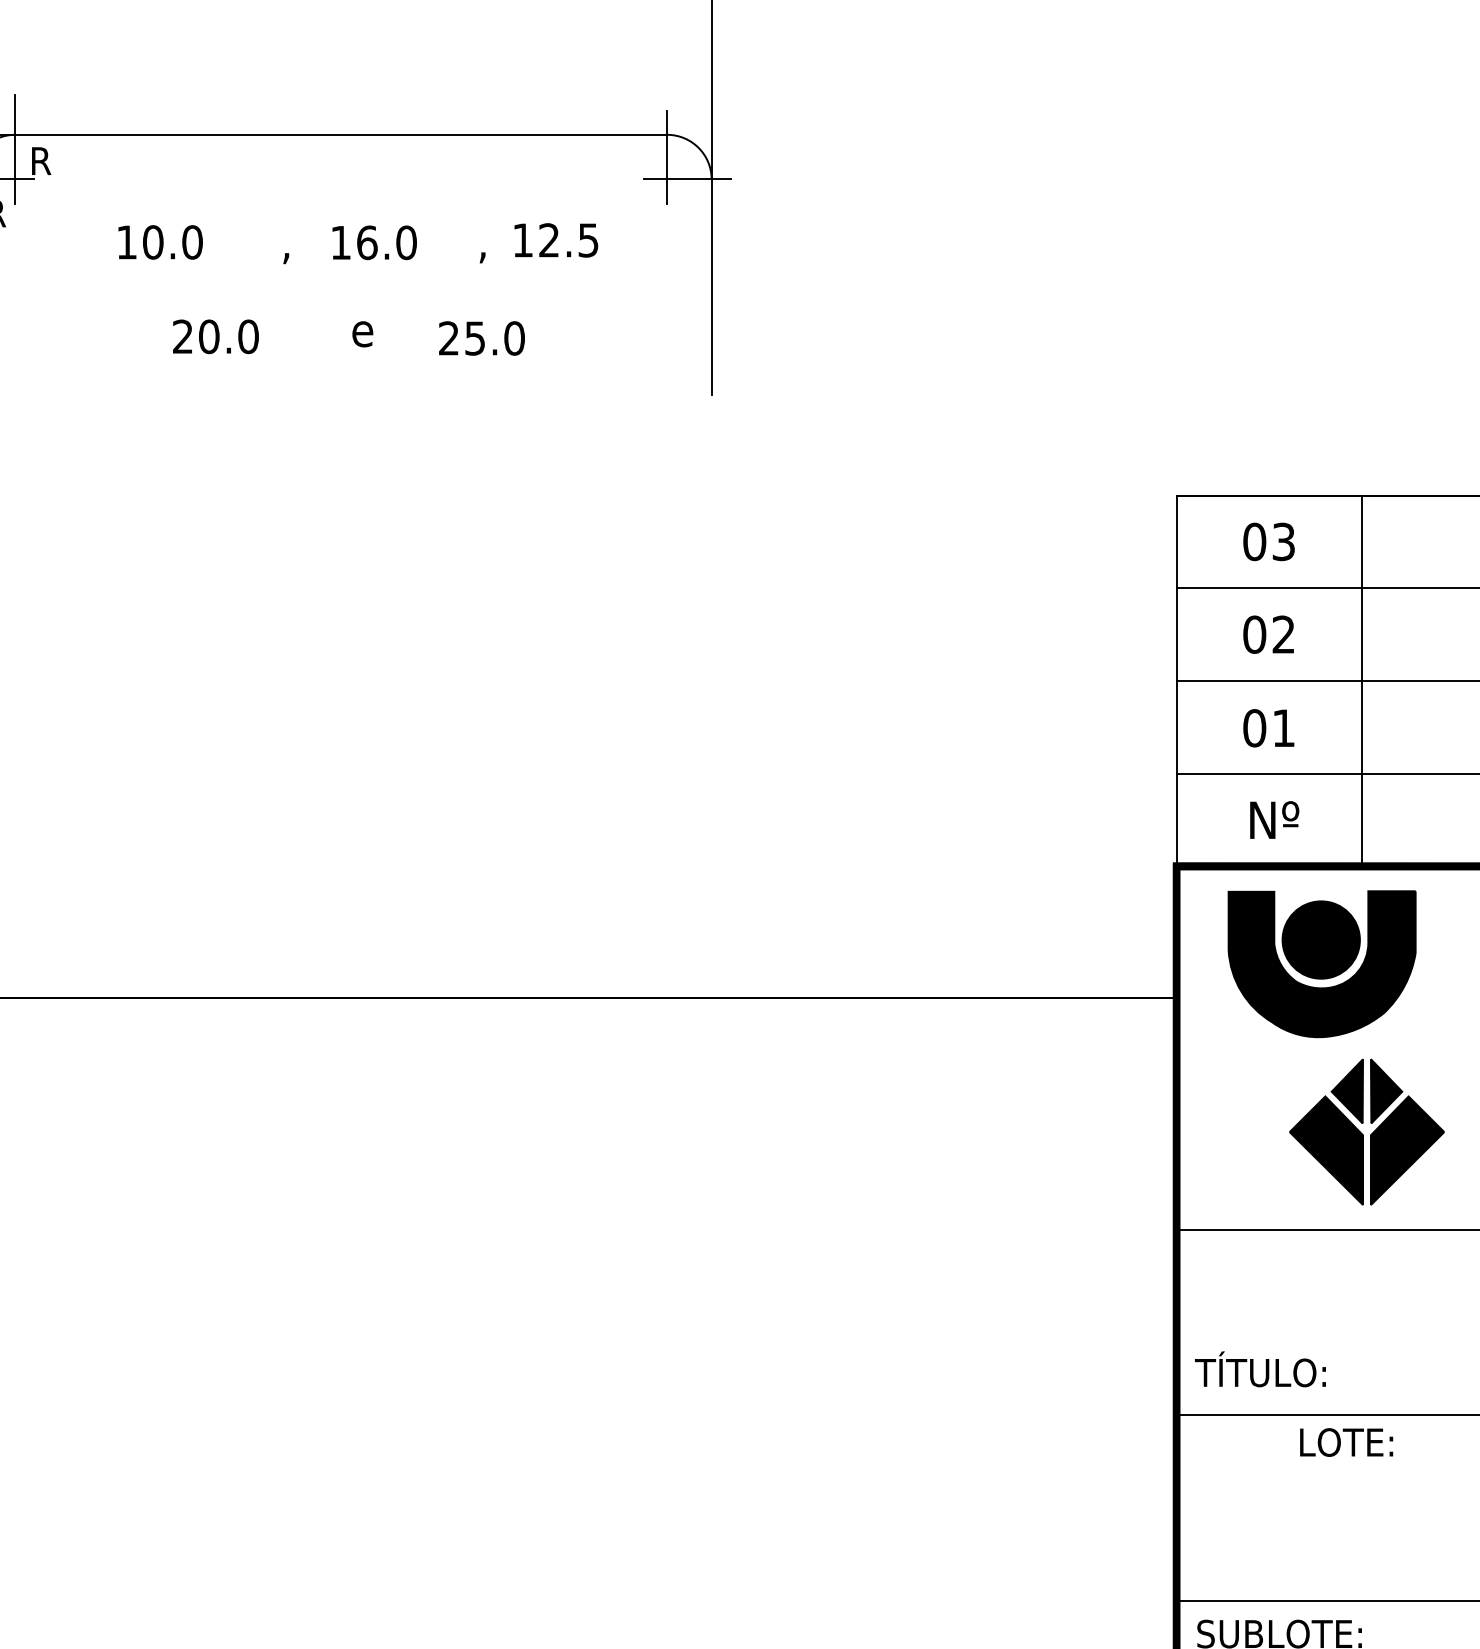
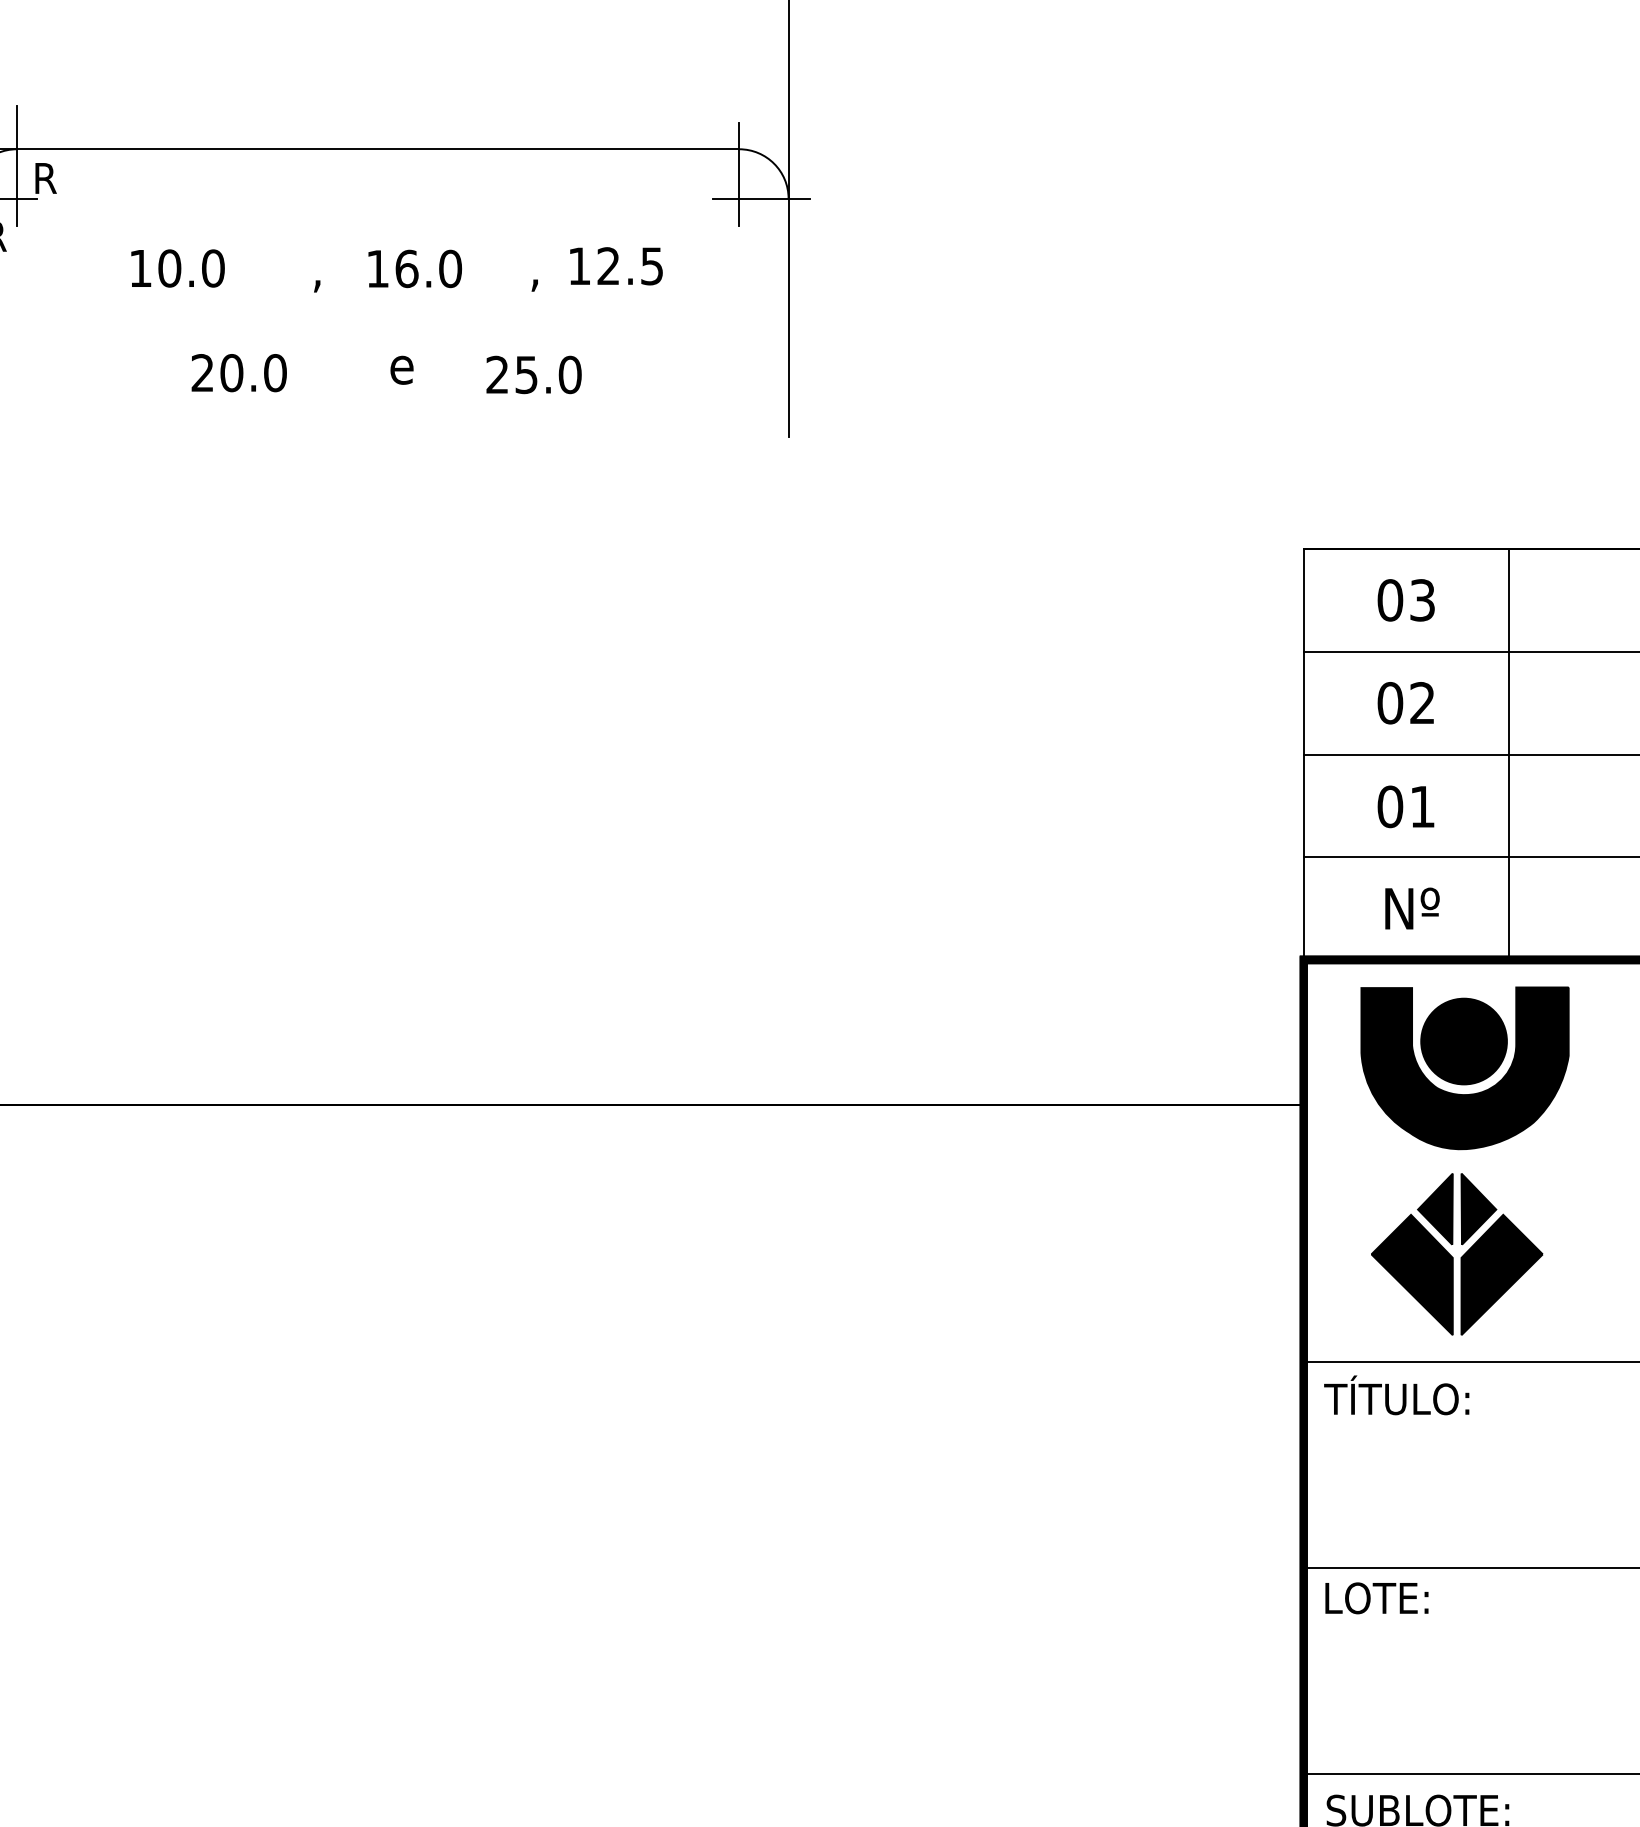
part: (1366, 1131) -> (1456, 1253), moved
text: (1260, 1369) -> (1396, 1395), moved
text: (1346, 1442) -> (1376, 1598), moved

